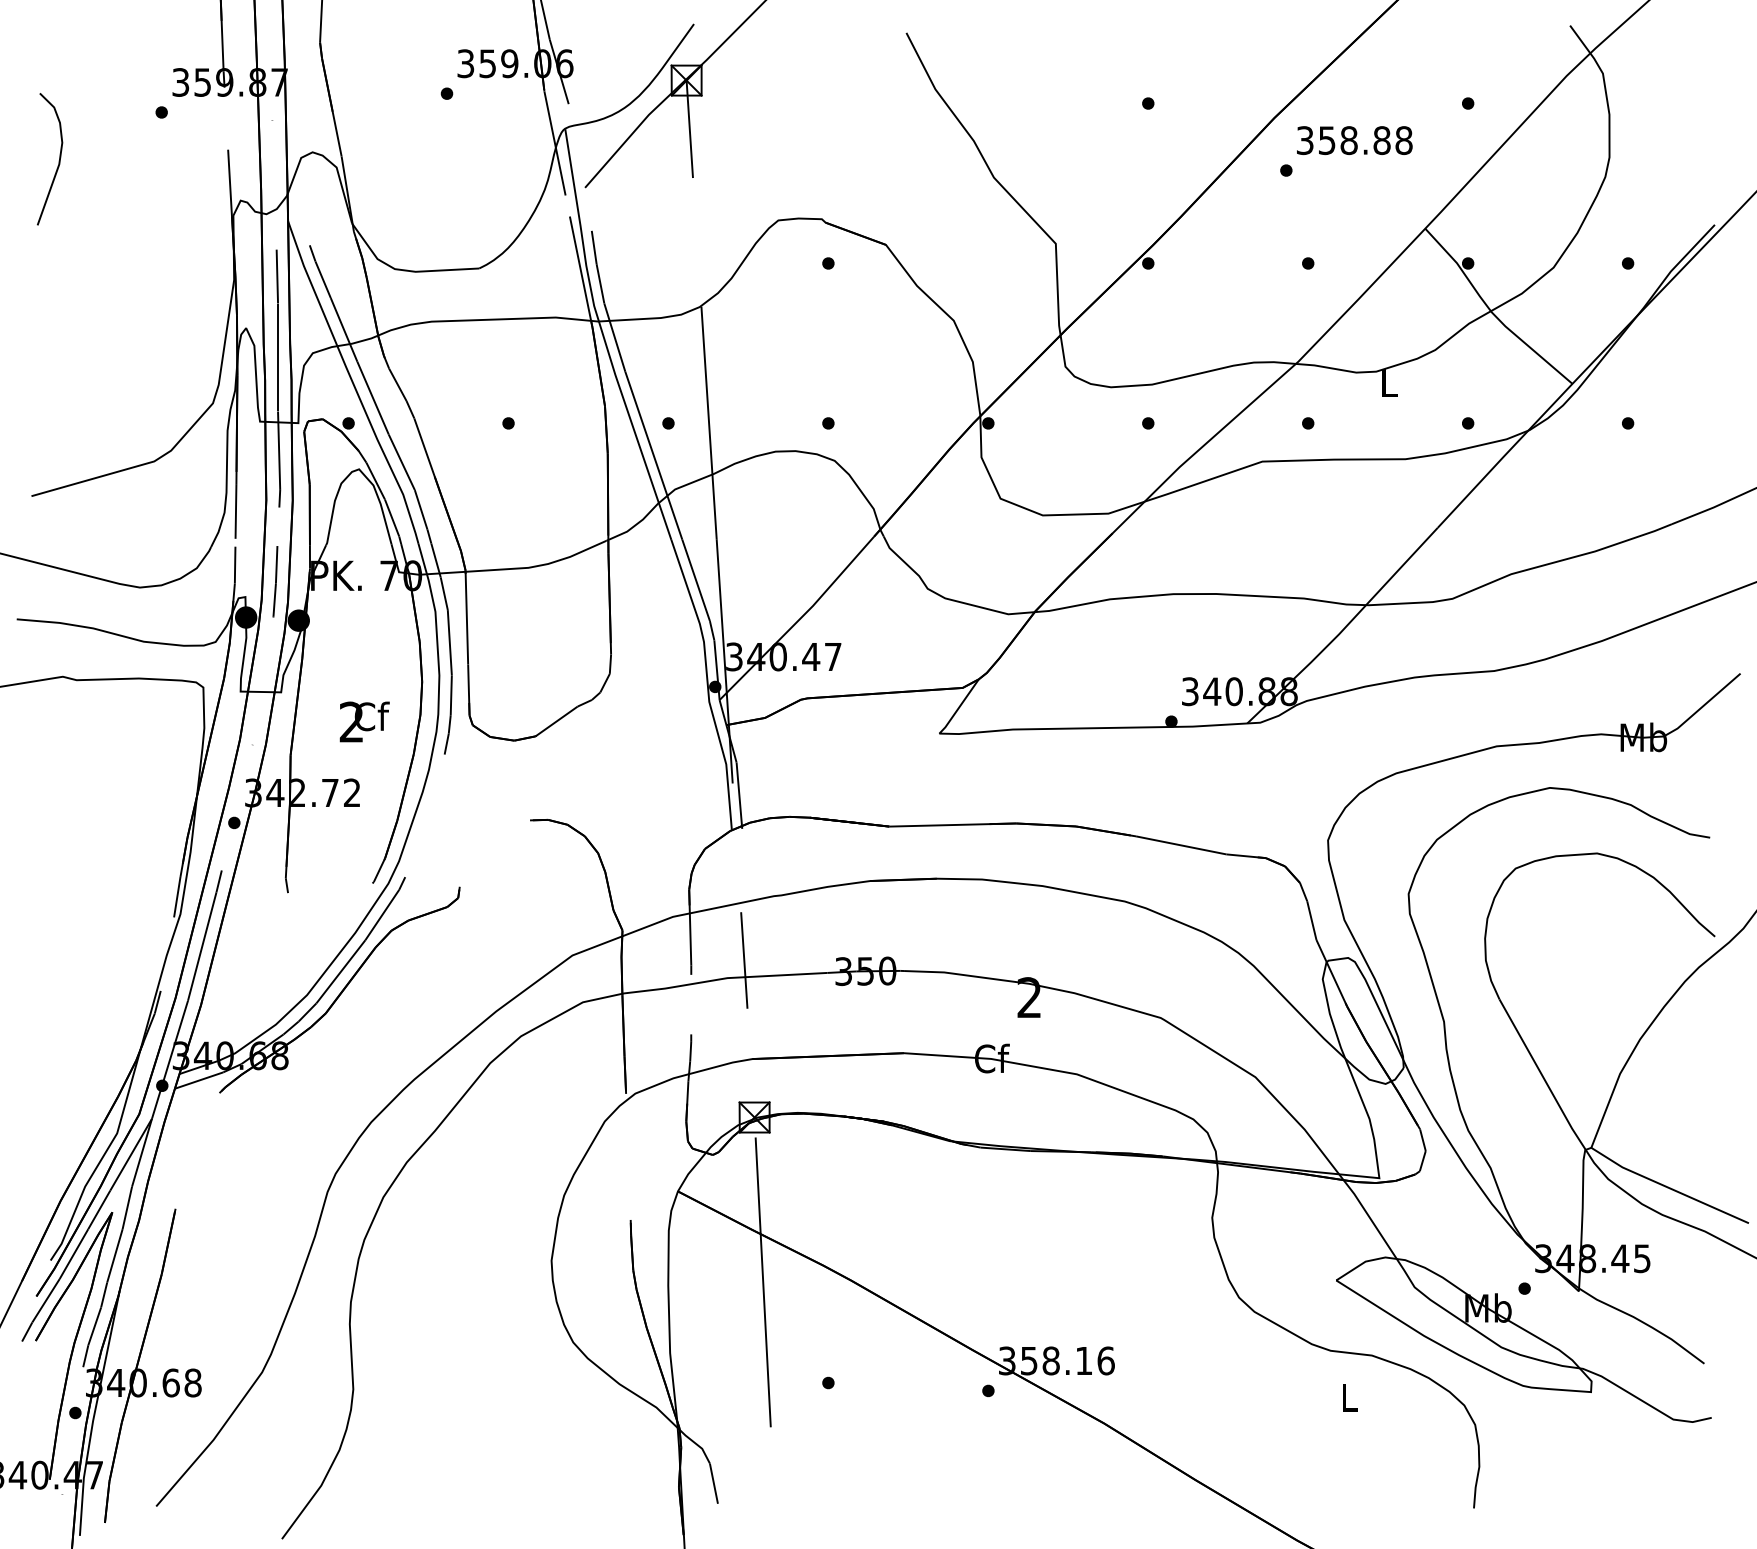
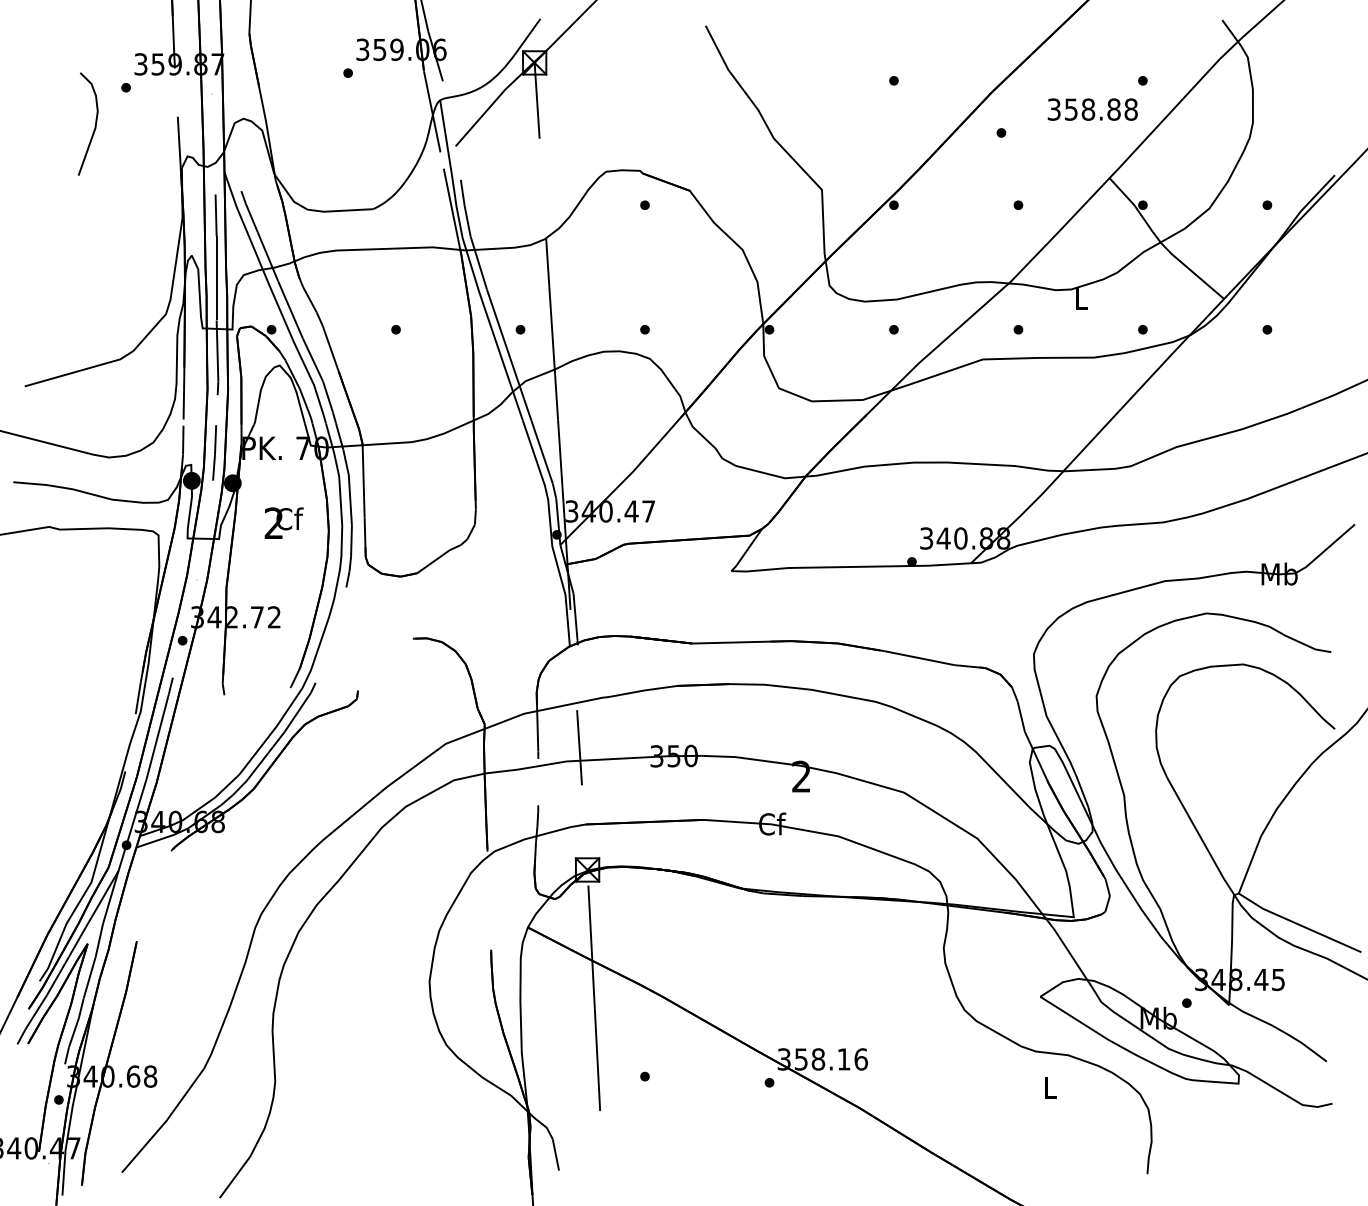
text: (1354, 140) -> (1092, 109), moved
curve: (58, 160) -> (94, 125), moved
text: (364, 721) -> (283, 522), moved

